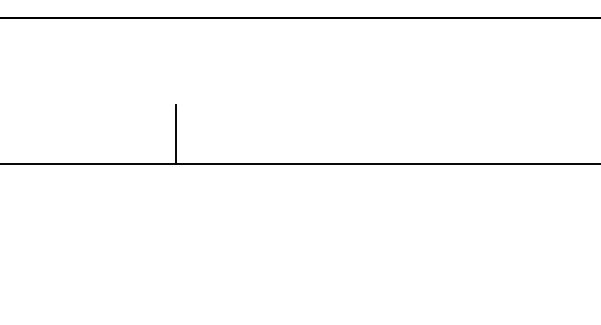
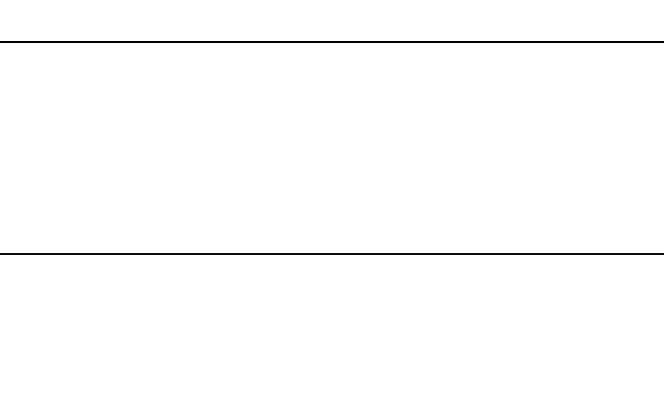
line: (175, 134) -> (12, 210), removed

